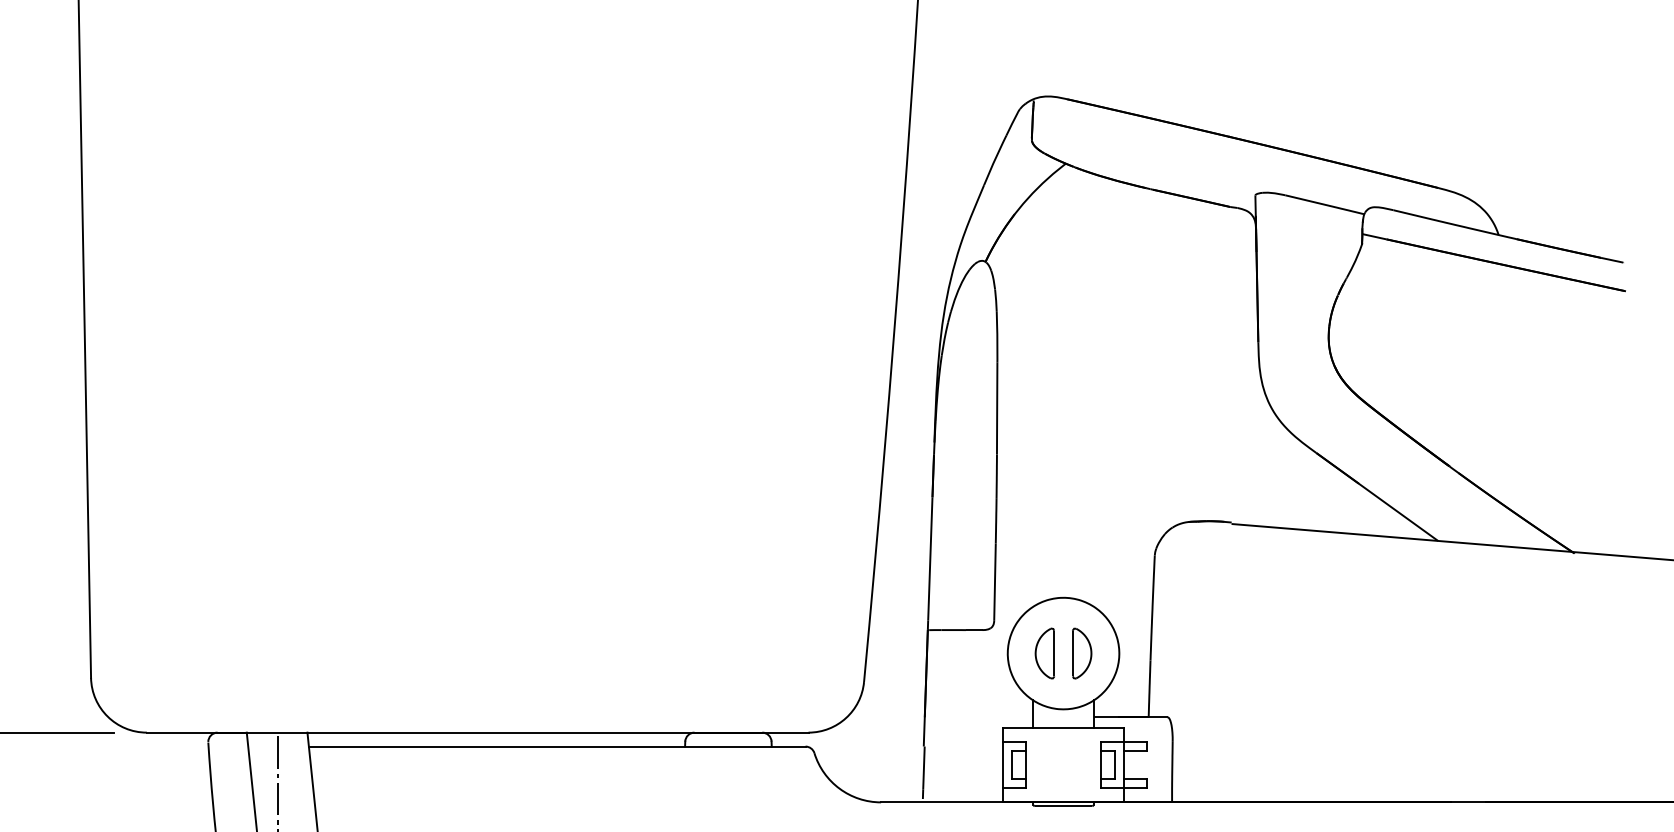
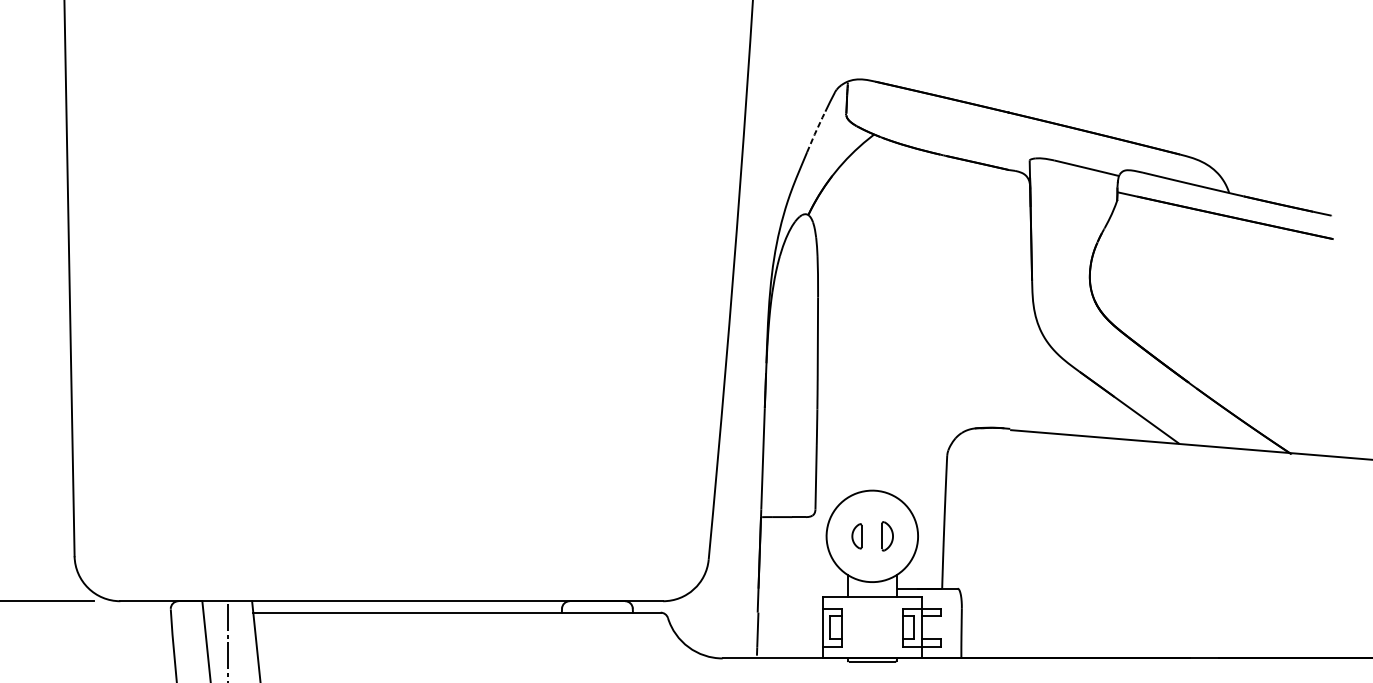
line: (994, 160) -> (815, 131), solid -> dashed
part: (1044, 653) -> (856, 536), size x0.6
part: (1082, 653) -> (887, 536), size x0.7

